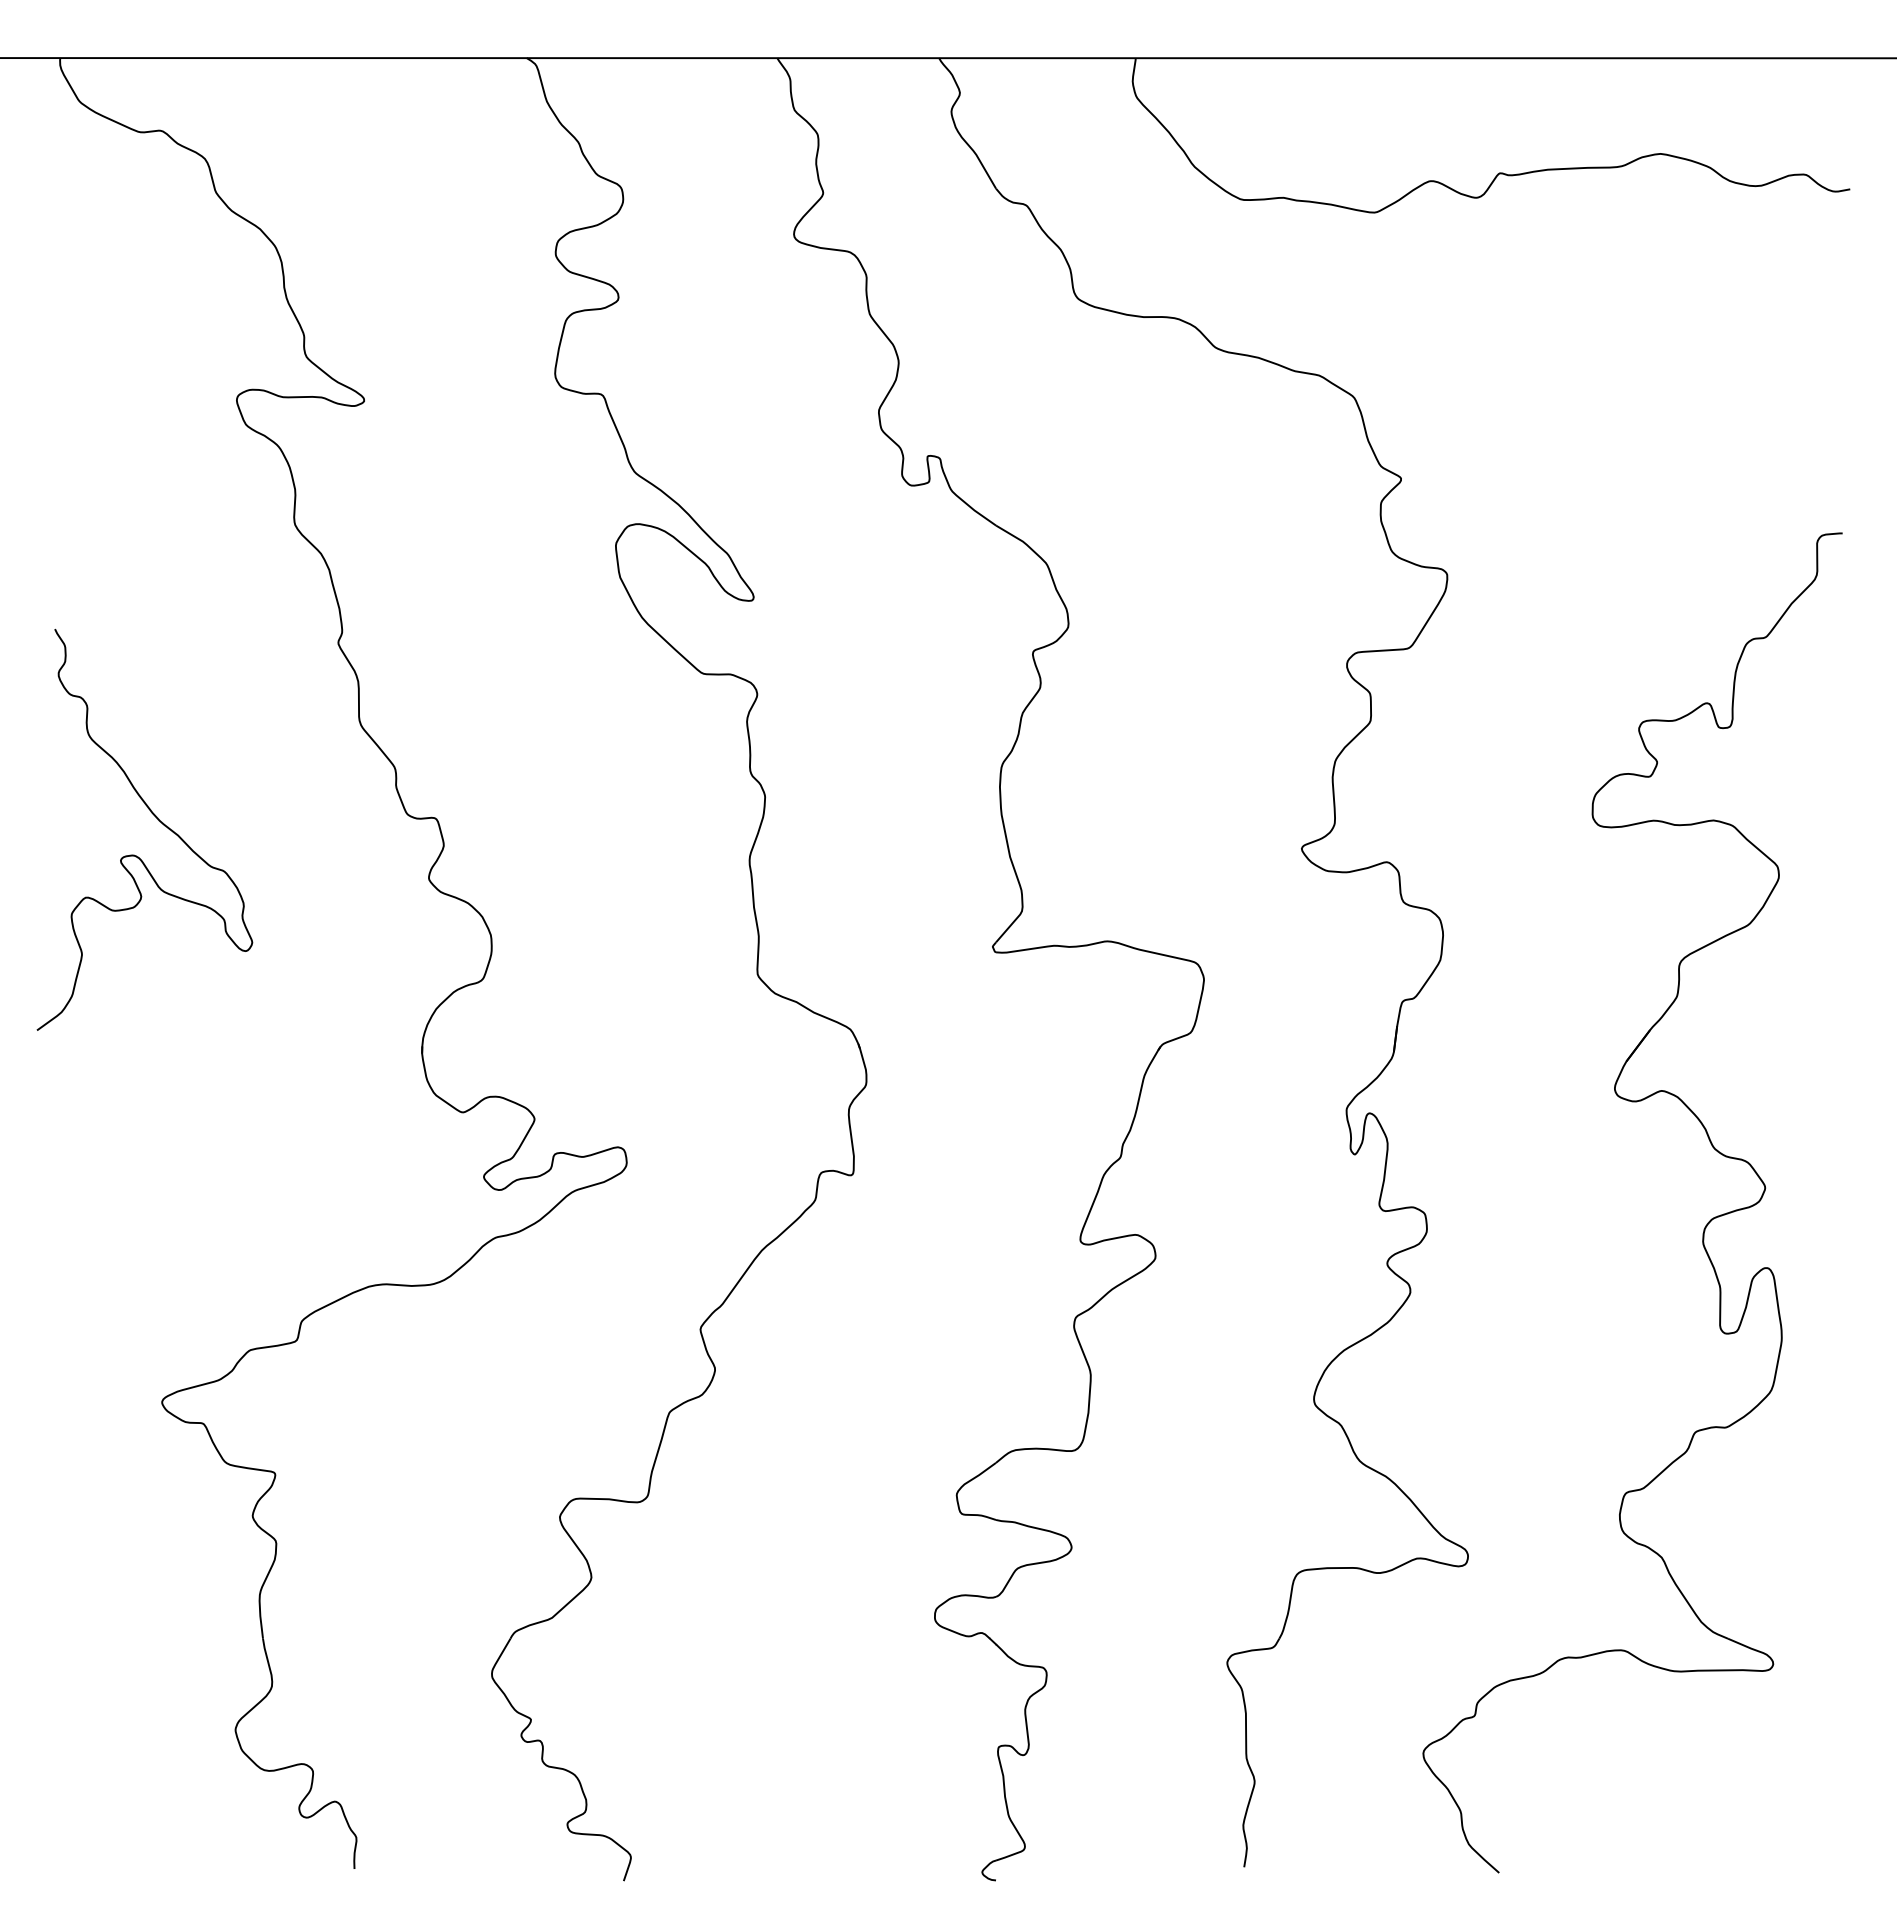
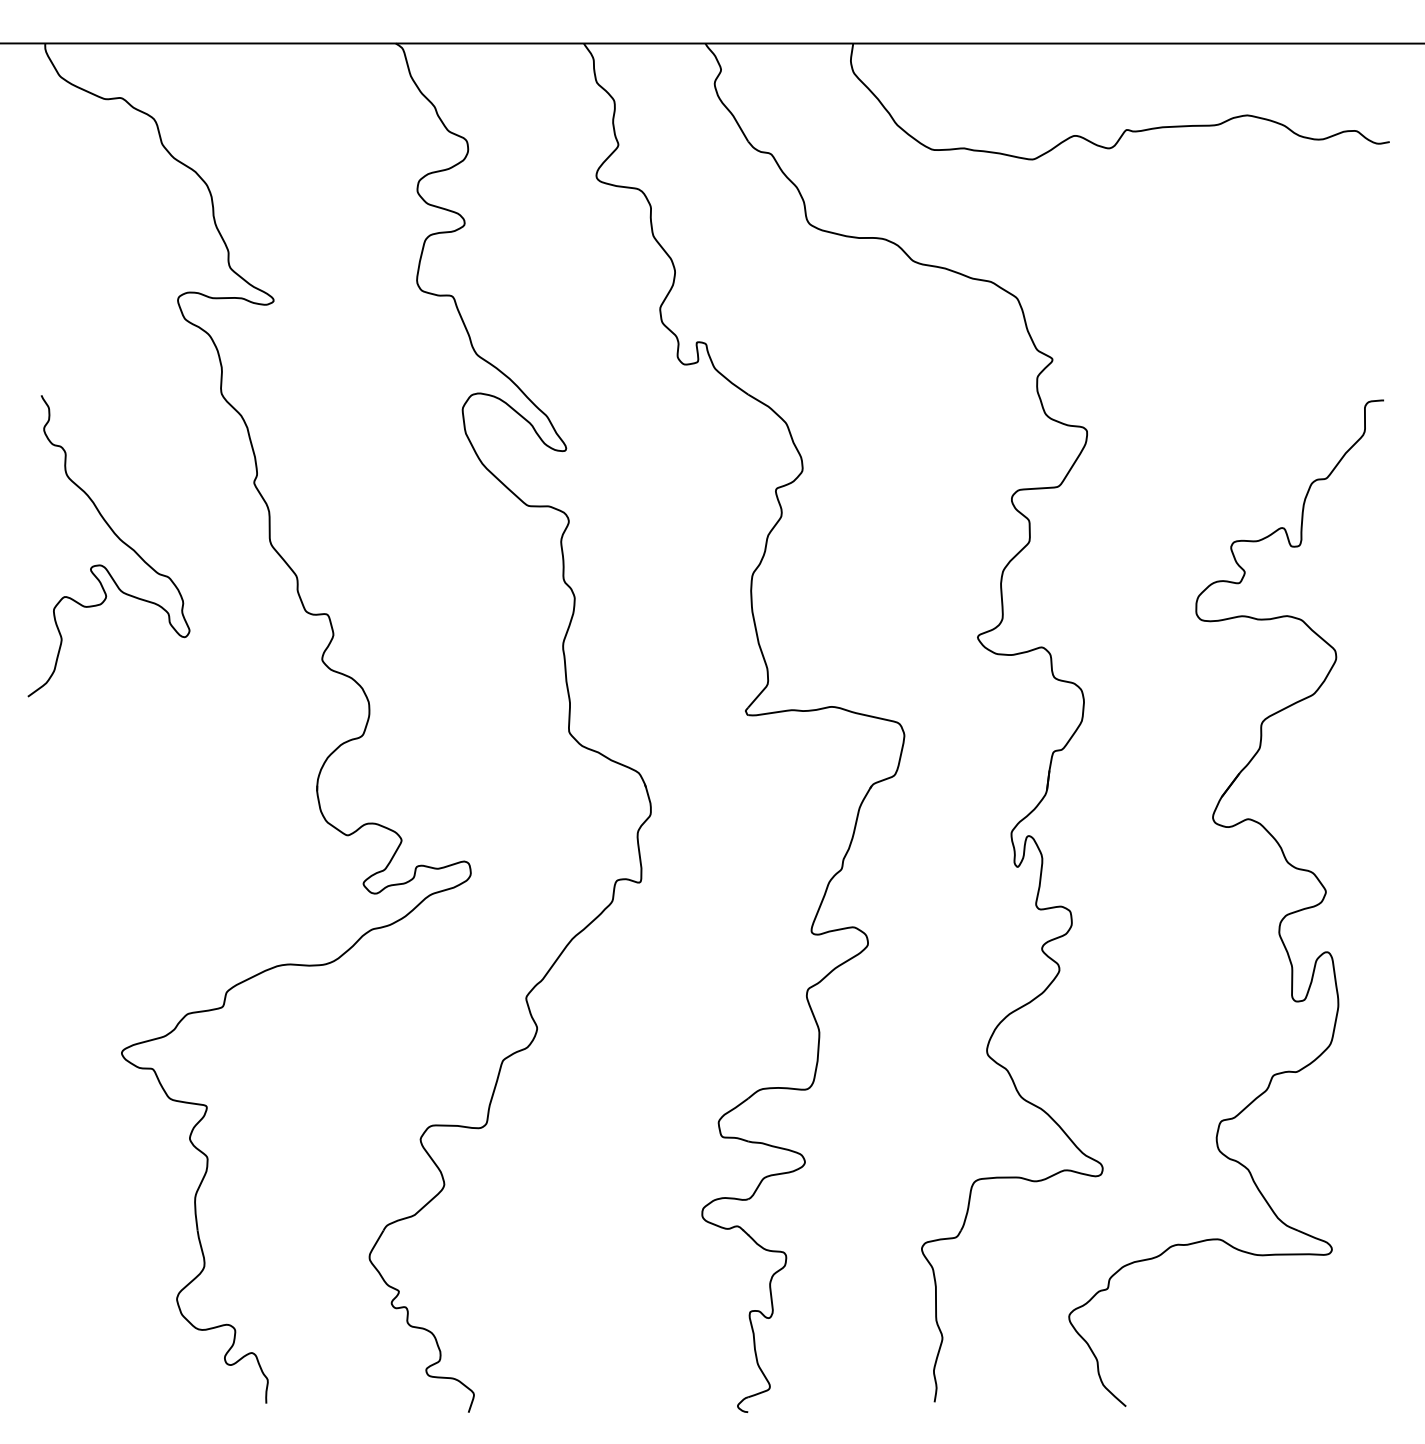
curve: (157, 821) -> (118, 539), moved

